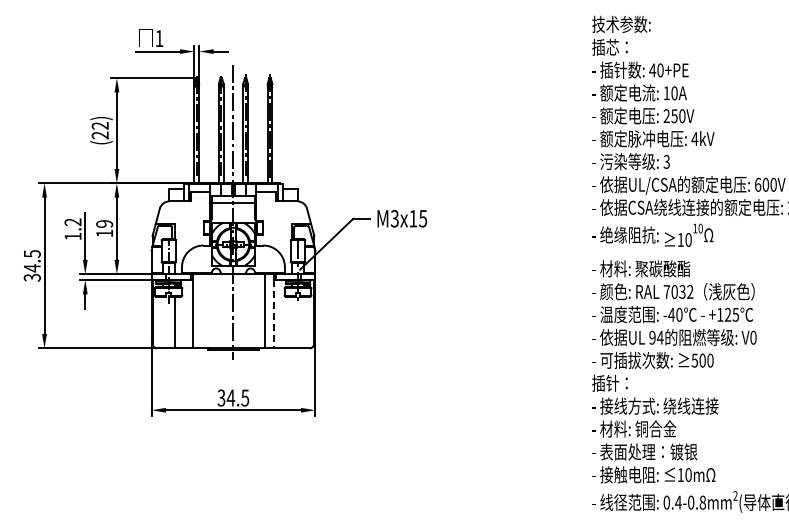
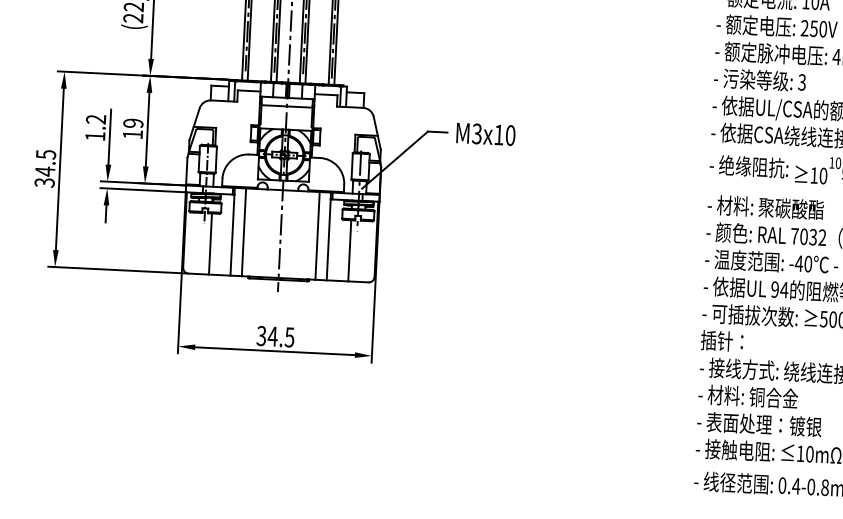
text: (423, 218) -> (511, 135), M3x15 -> M3x10
line: (202, 311) -> (244, 232), added
line: (274, 314) -> (329, 240), dashed -> solid
line: (292, 322) -> (350, 250), added

